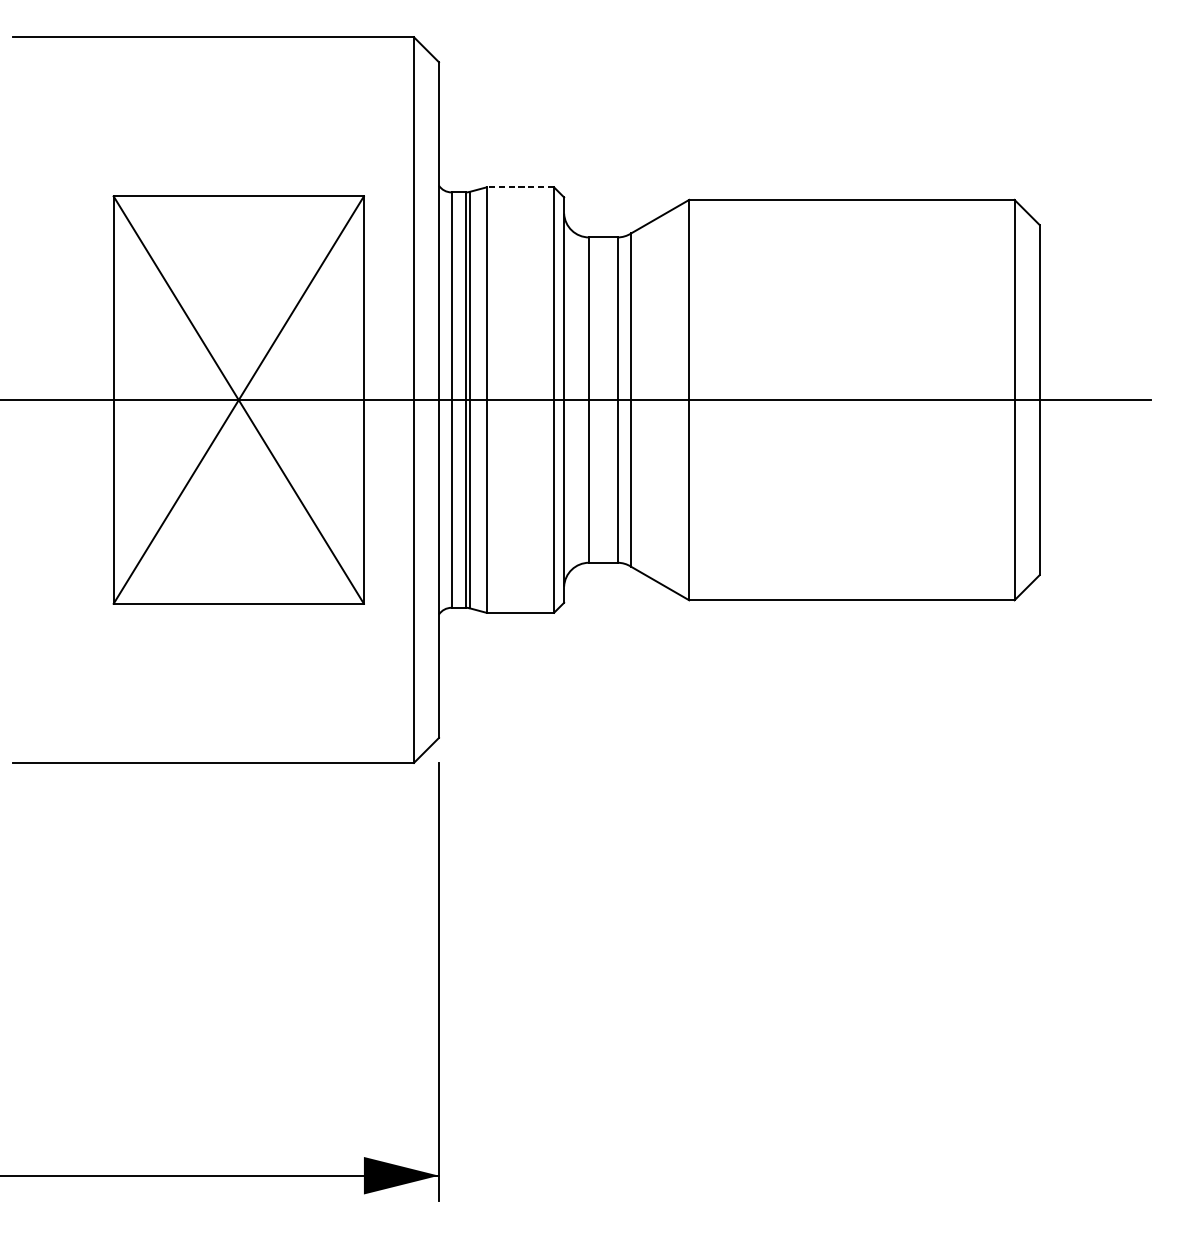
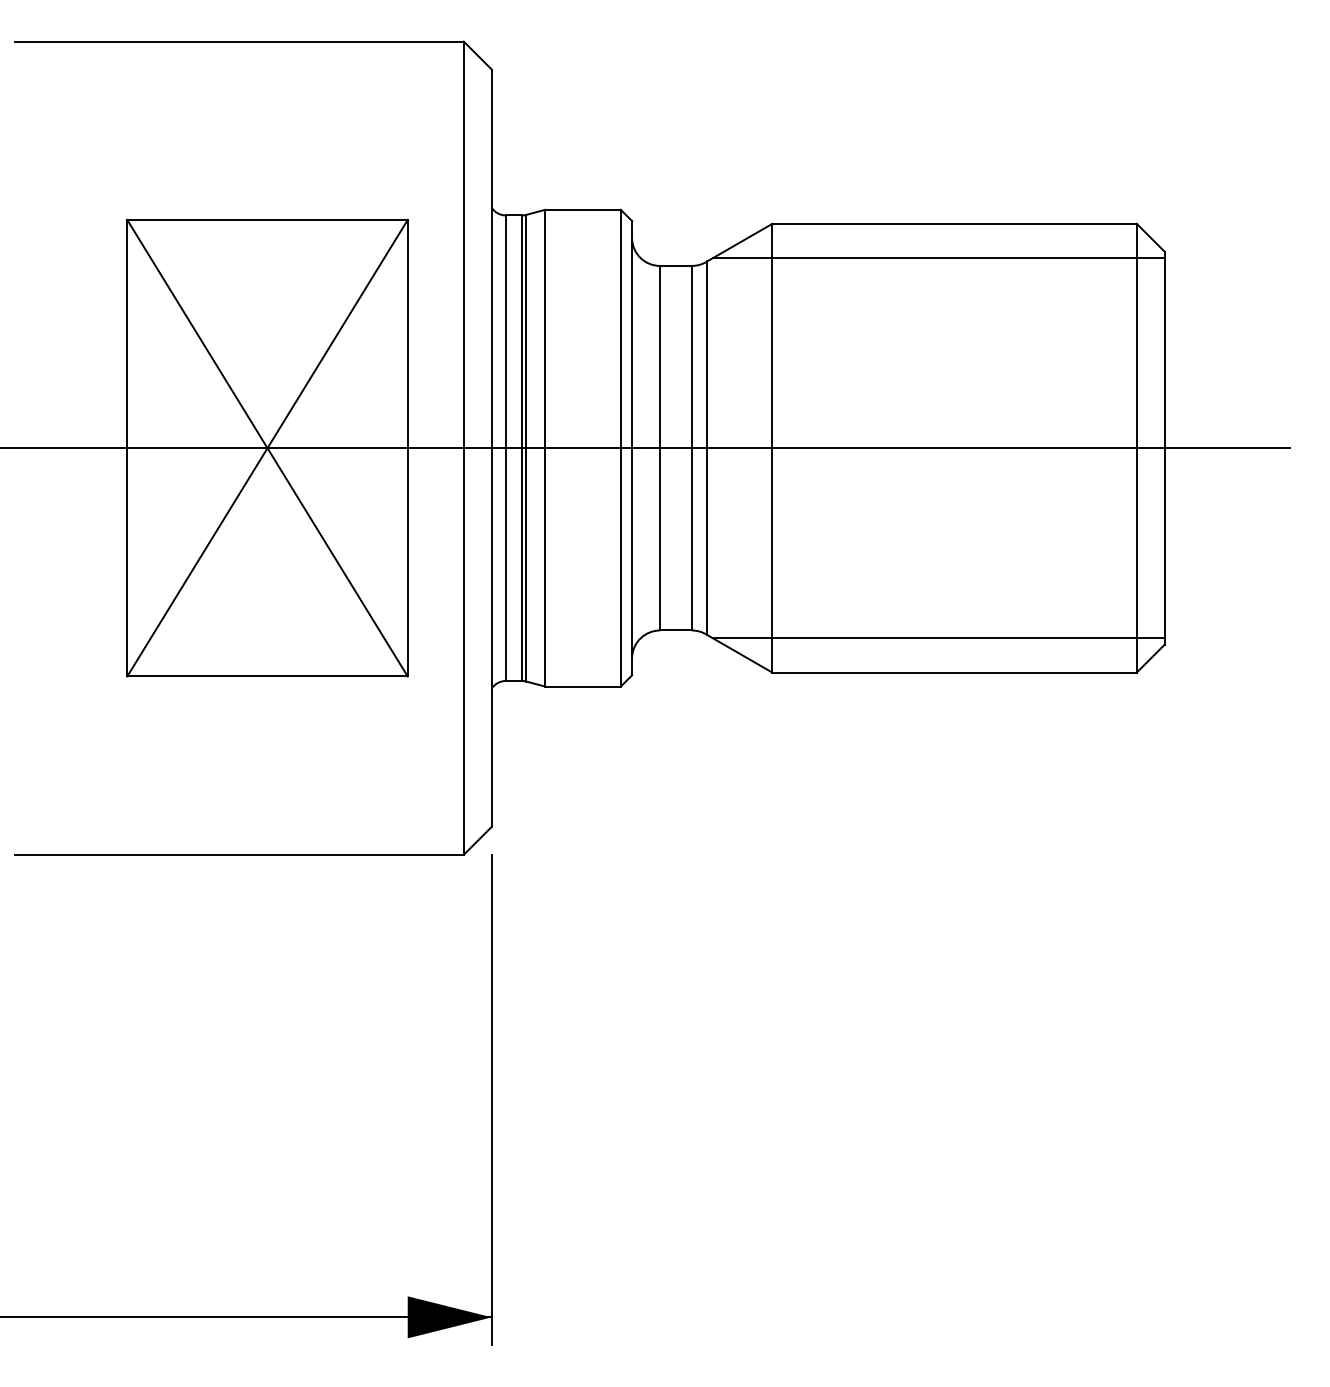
line: (520, 187) -> (583, 209), dashed -> solid
line: (837, 230) -> (938, 258), added
line: (837, 569) -> (938, 638), added

